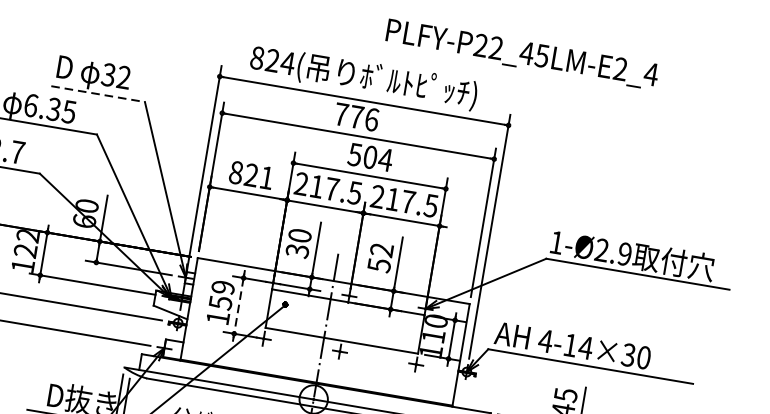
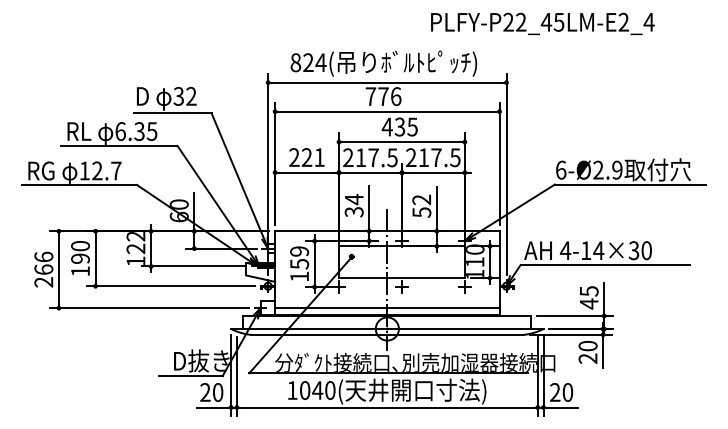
text: (521, 53) -> (542, 23), moved
line: (97, 94) -> (172, 113), dashed -> solid
text: (369, 156) -> (399, 126), 504 -> 435
text: (236, 172) -> (294, 157), 821 -> 221
text: (299, 235) -> (353, 199), 30 -> 34
text: (557, 241) -> (561, 169), 1-Ø2.9 -> 6-Ø2.9
line: (238, 306) -> (314, 264), dashed -> solid
line: (318, 374) -> (387, 308), added

